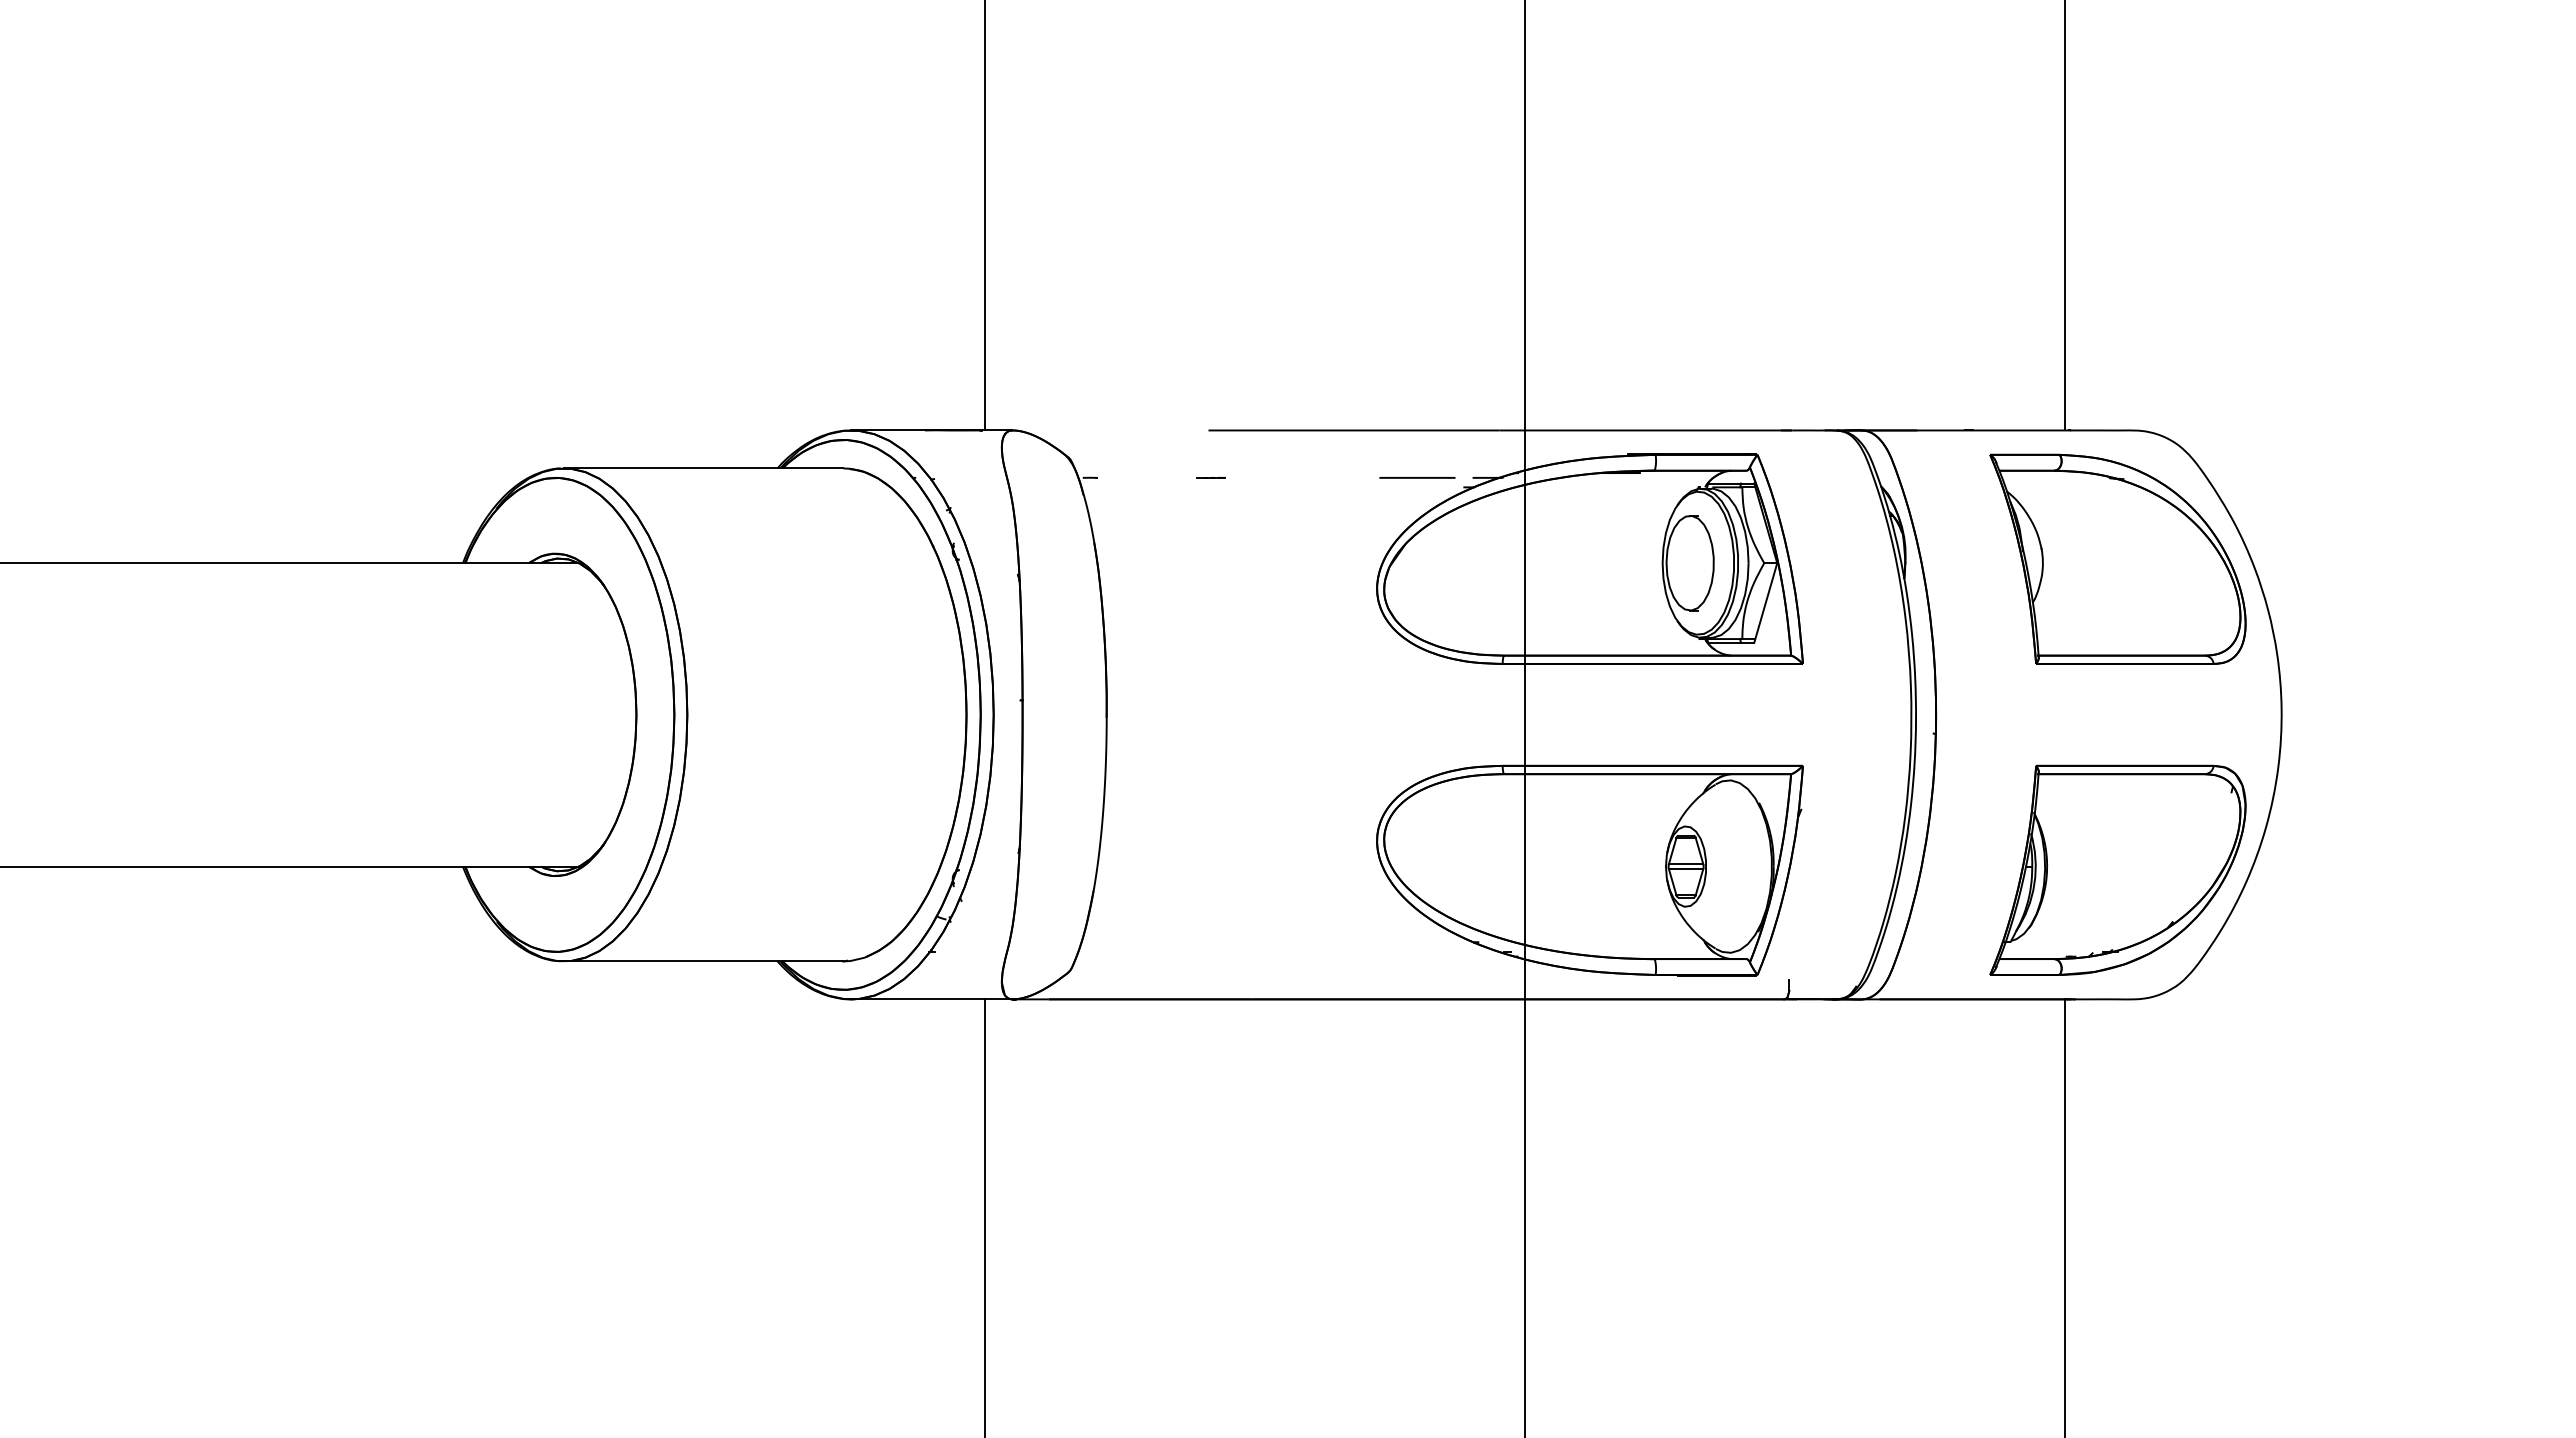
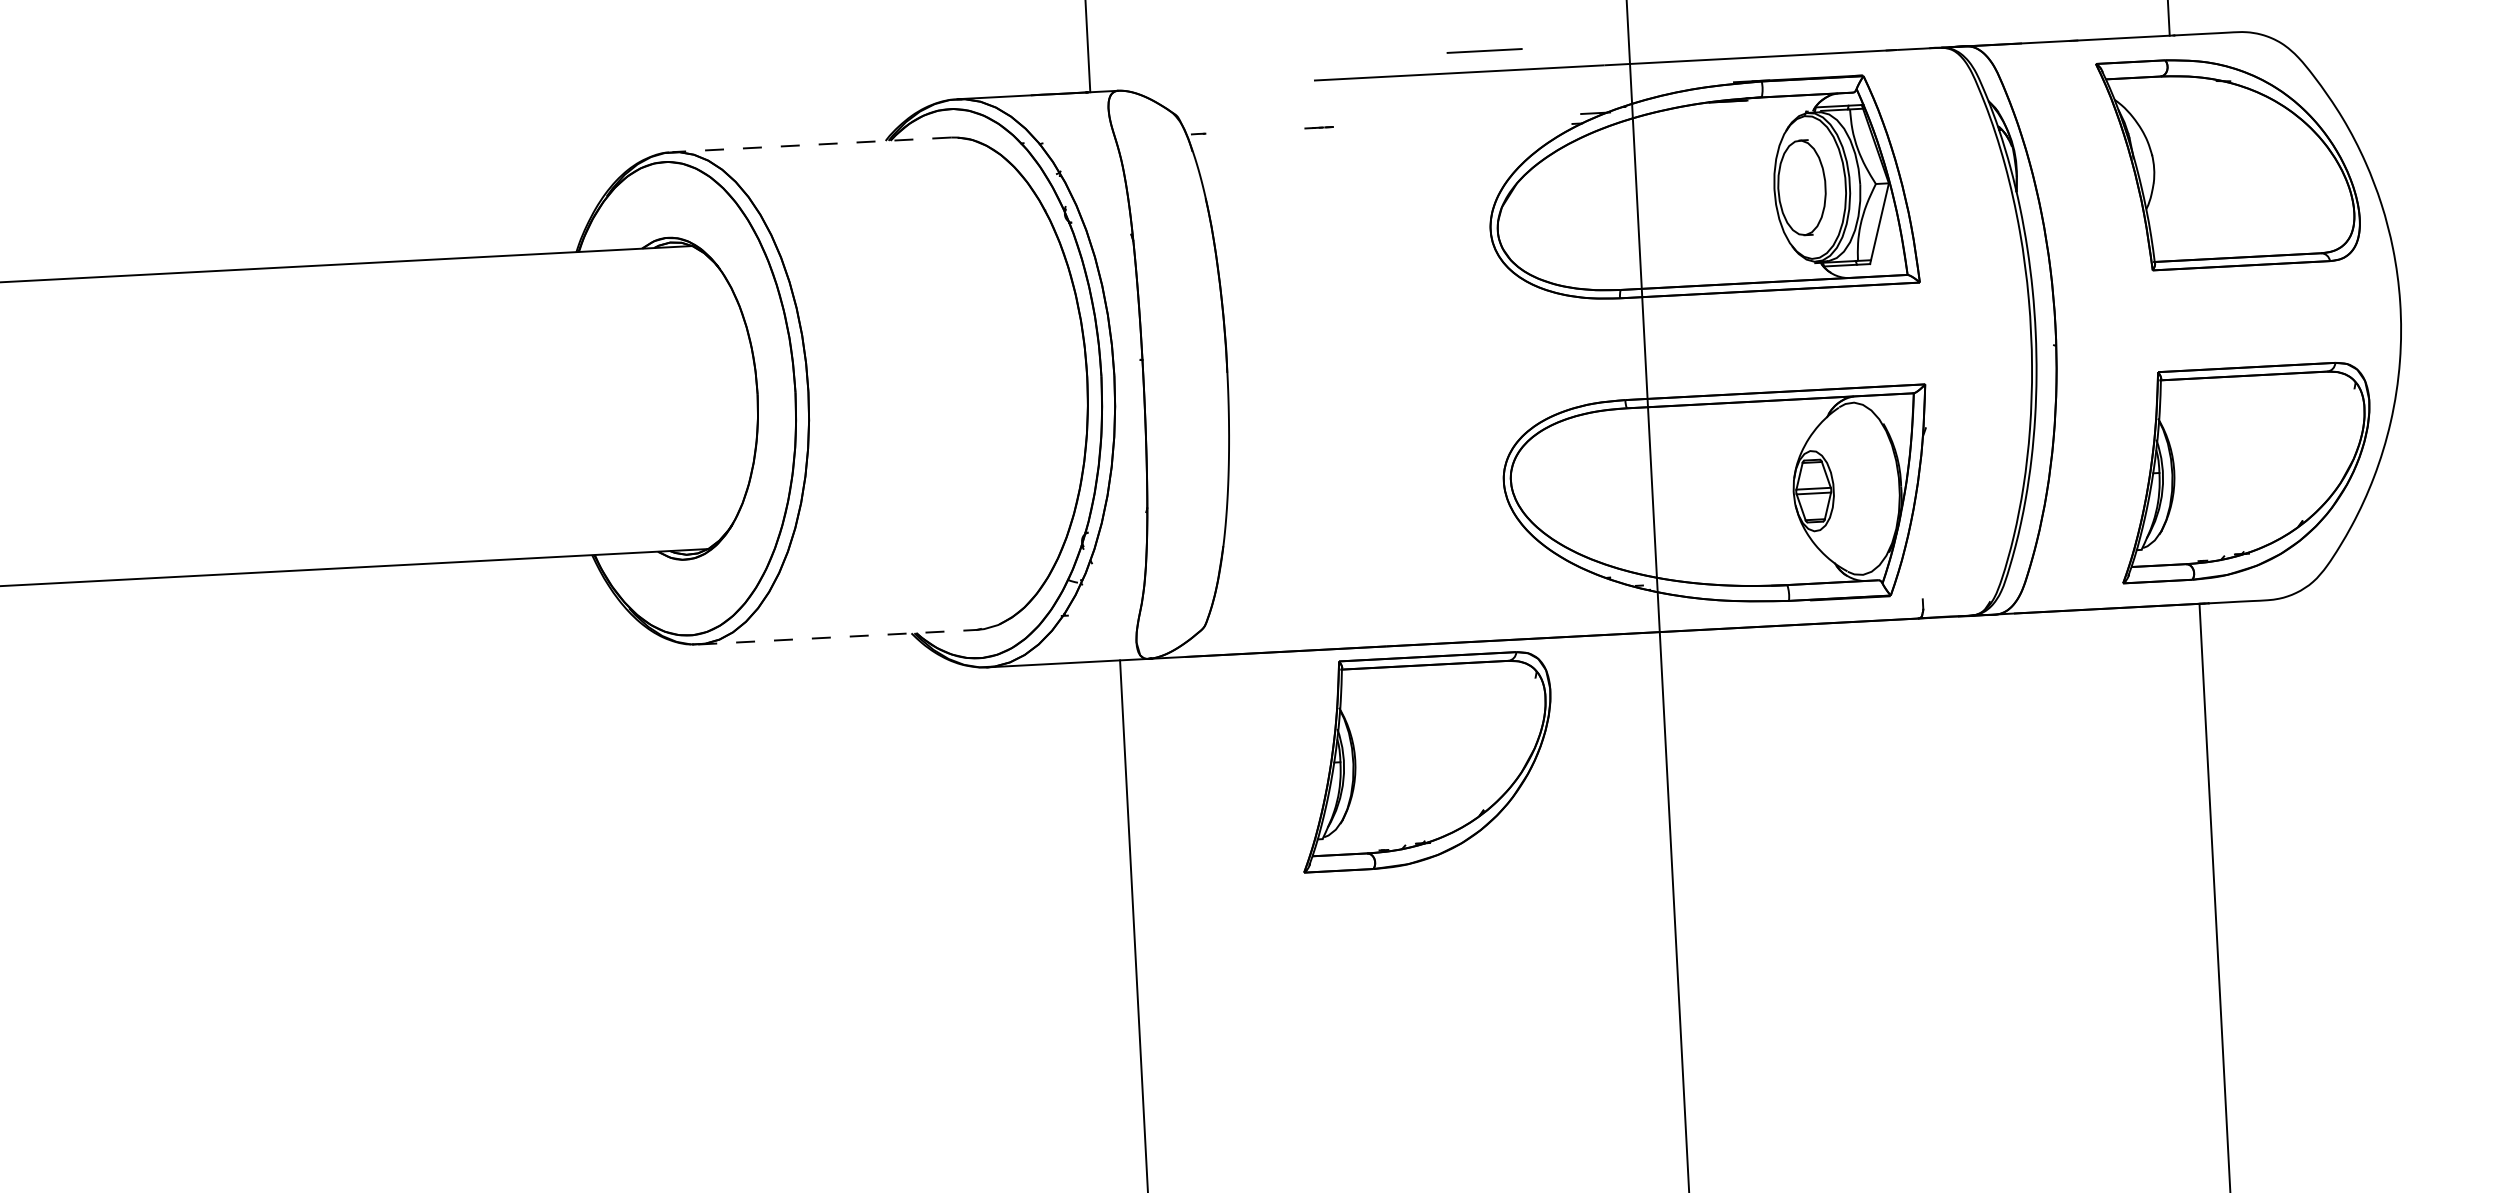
line: (703, 468) -> (811, 144), solid -> dashed
line: (1417, 477) -> (1484, 50), moved
line: (703, 961) -> (837, 637), solid -> dashed
part: (1284, 1115) -> (1425, 760), added

